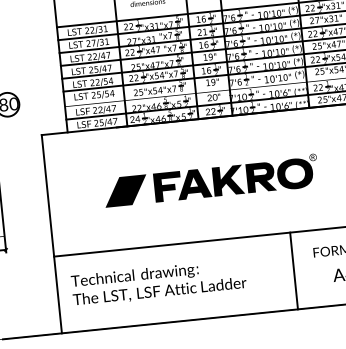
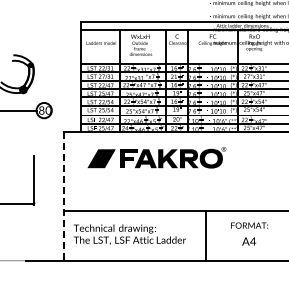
part: (210, 180) -> (156, 157), moved
line: (52, 235) -> (64, 197), solid -> dashed
line: (294, 270) -> (206, 235), moved

